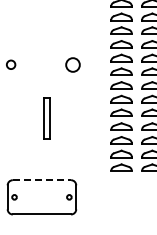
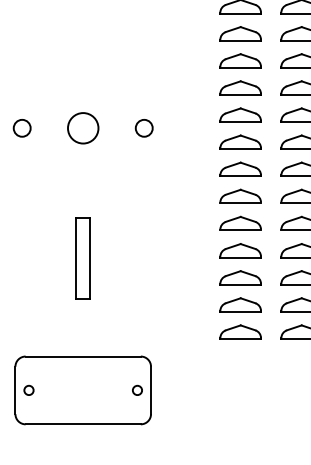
circle: (41, 64) -> (82, 127), added
circle: (72, 64) -> (143, 127), size x0.62
part: (46, 118) -> (82, 258), moved
line: (42, 180) -> (84, 357), dashed -> solid

